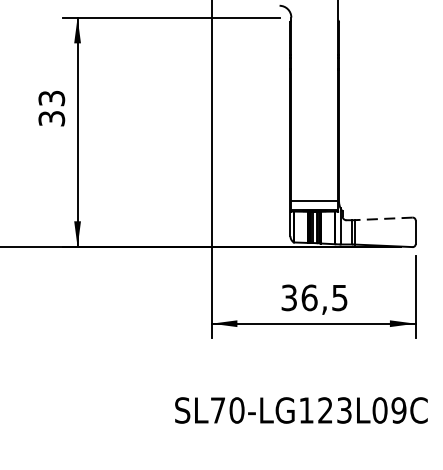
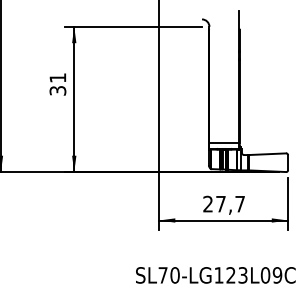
text: (51, 97) -> (57, 77), 33 -> 31
line: (383, 219) -> (267, 154), dashed -> solid
text: (313, 296) -> (223, 203), 36,5 -> 27,7

